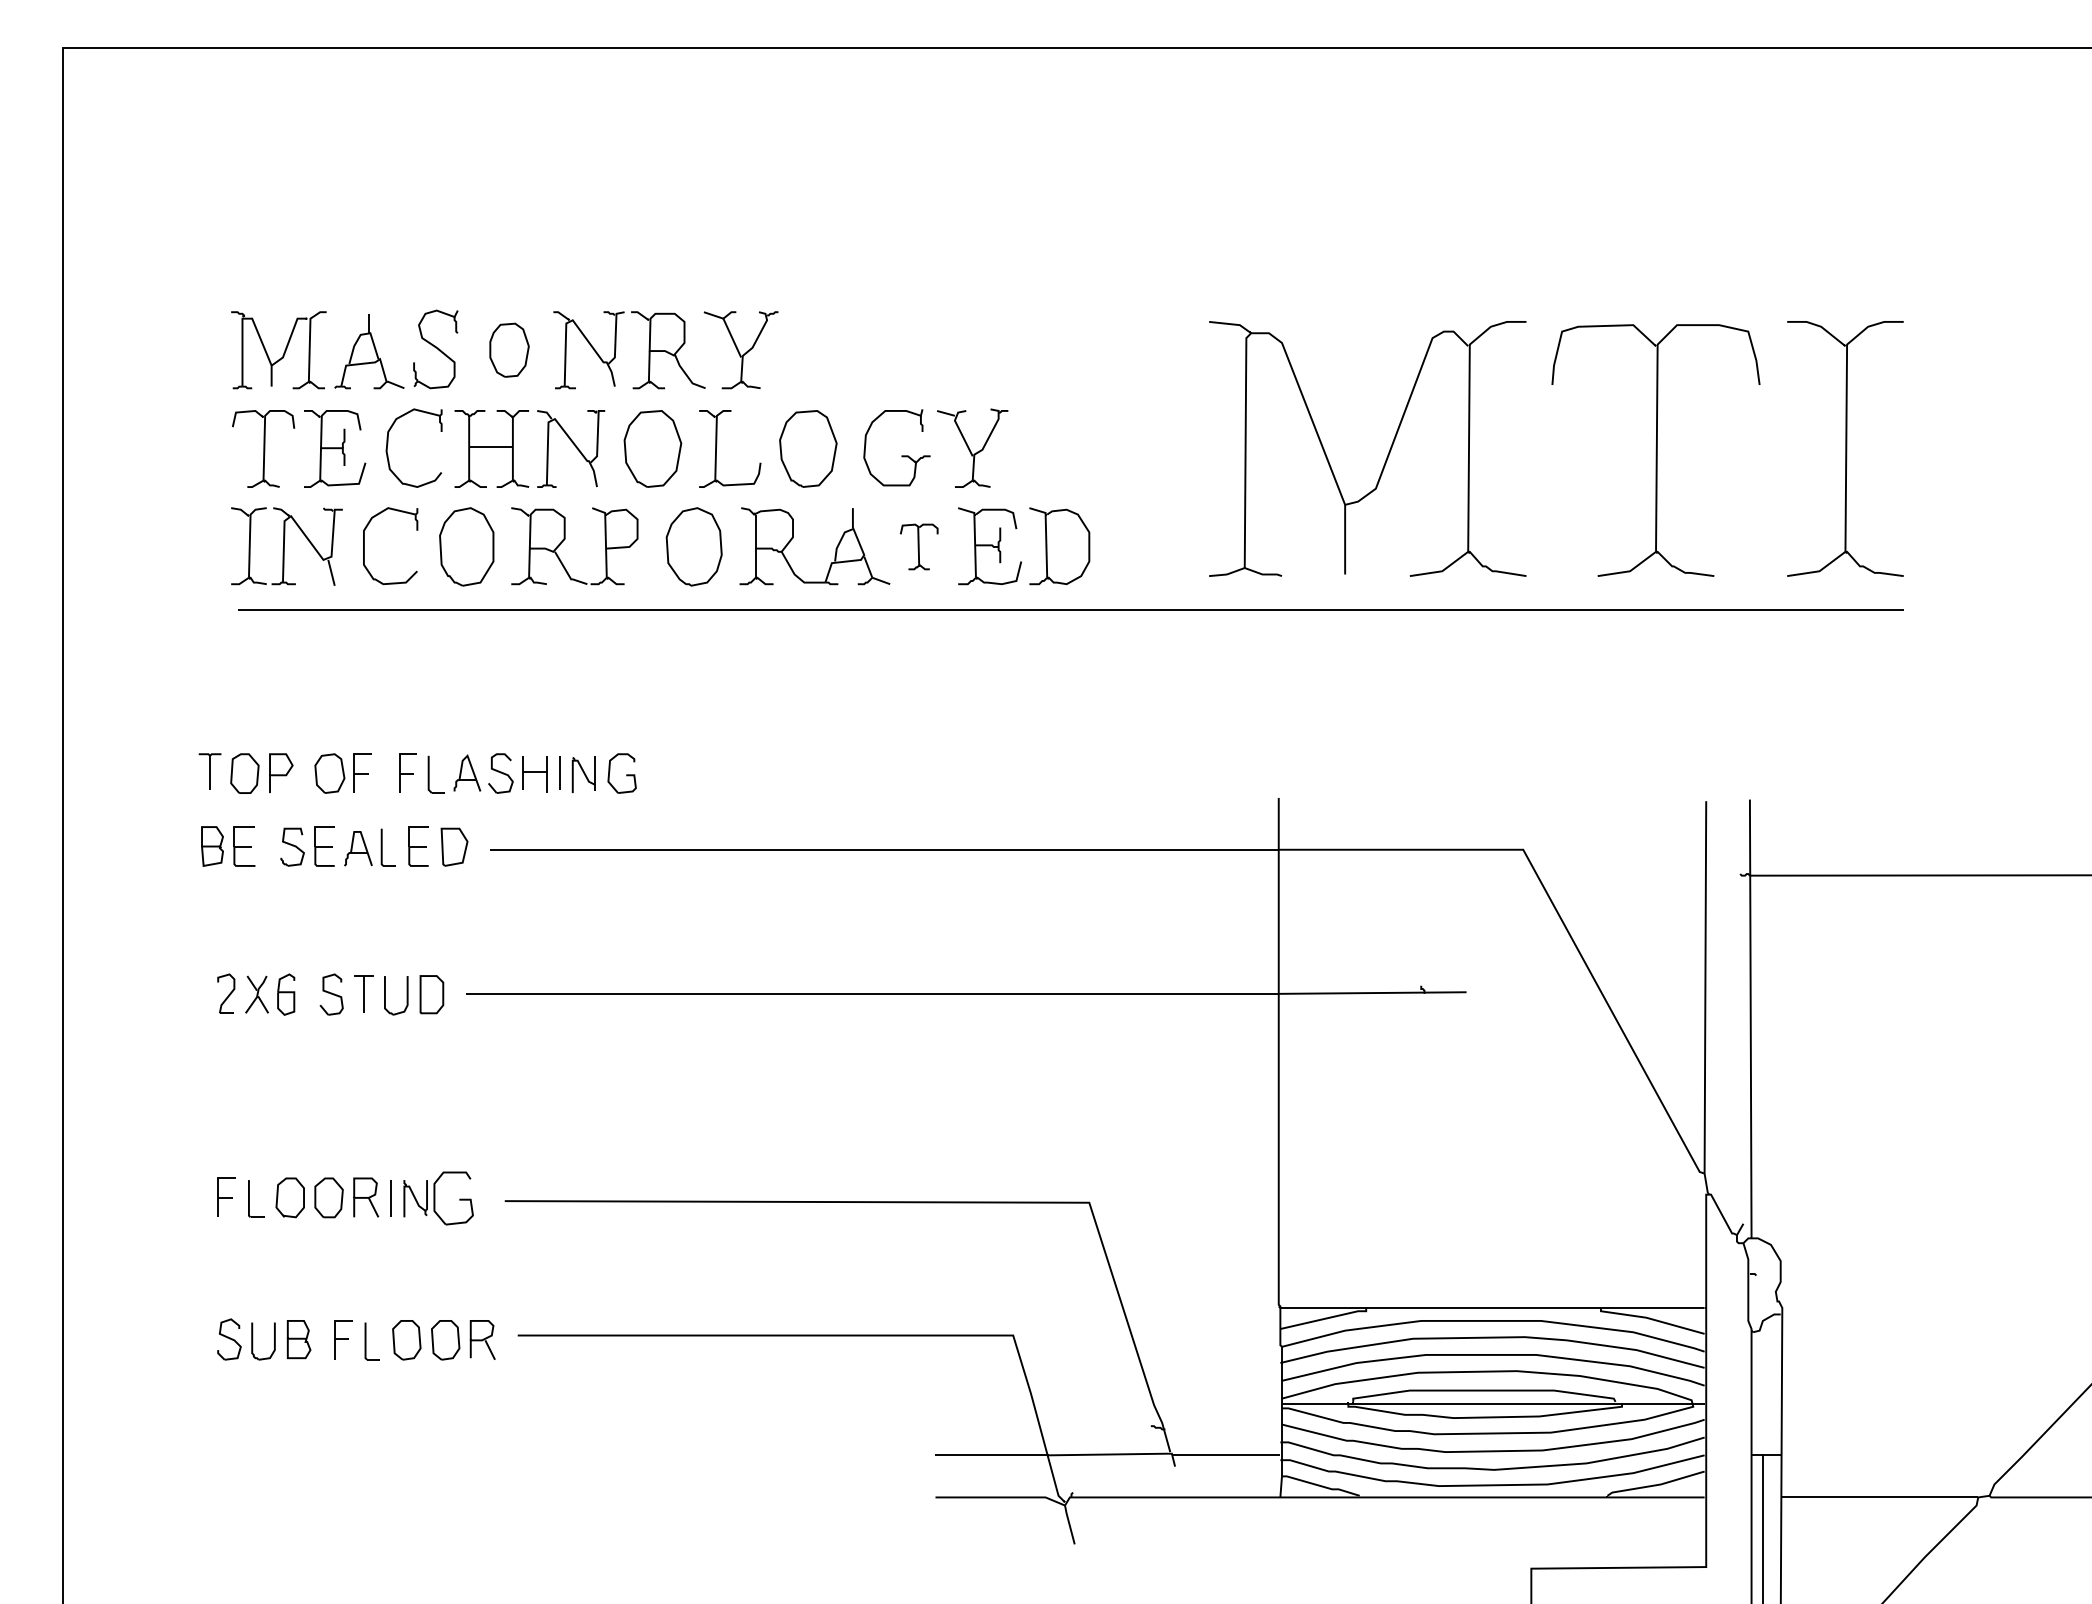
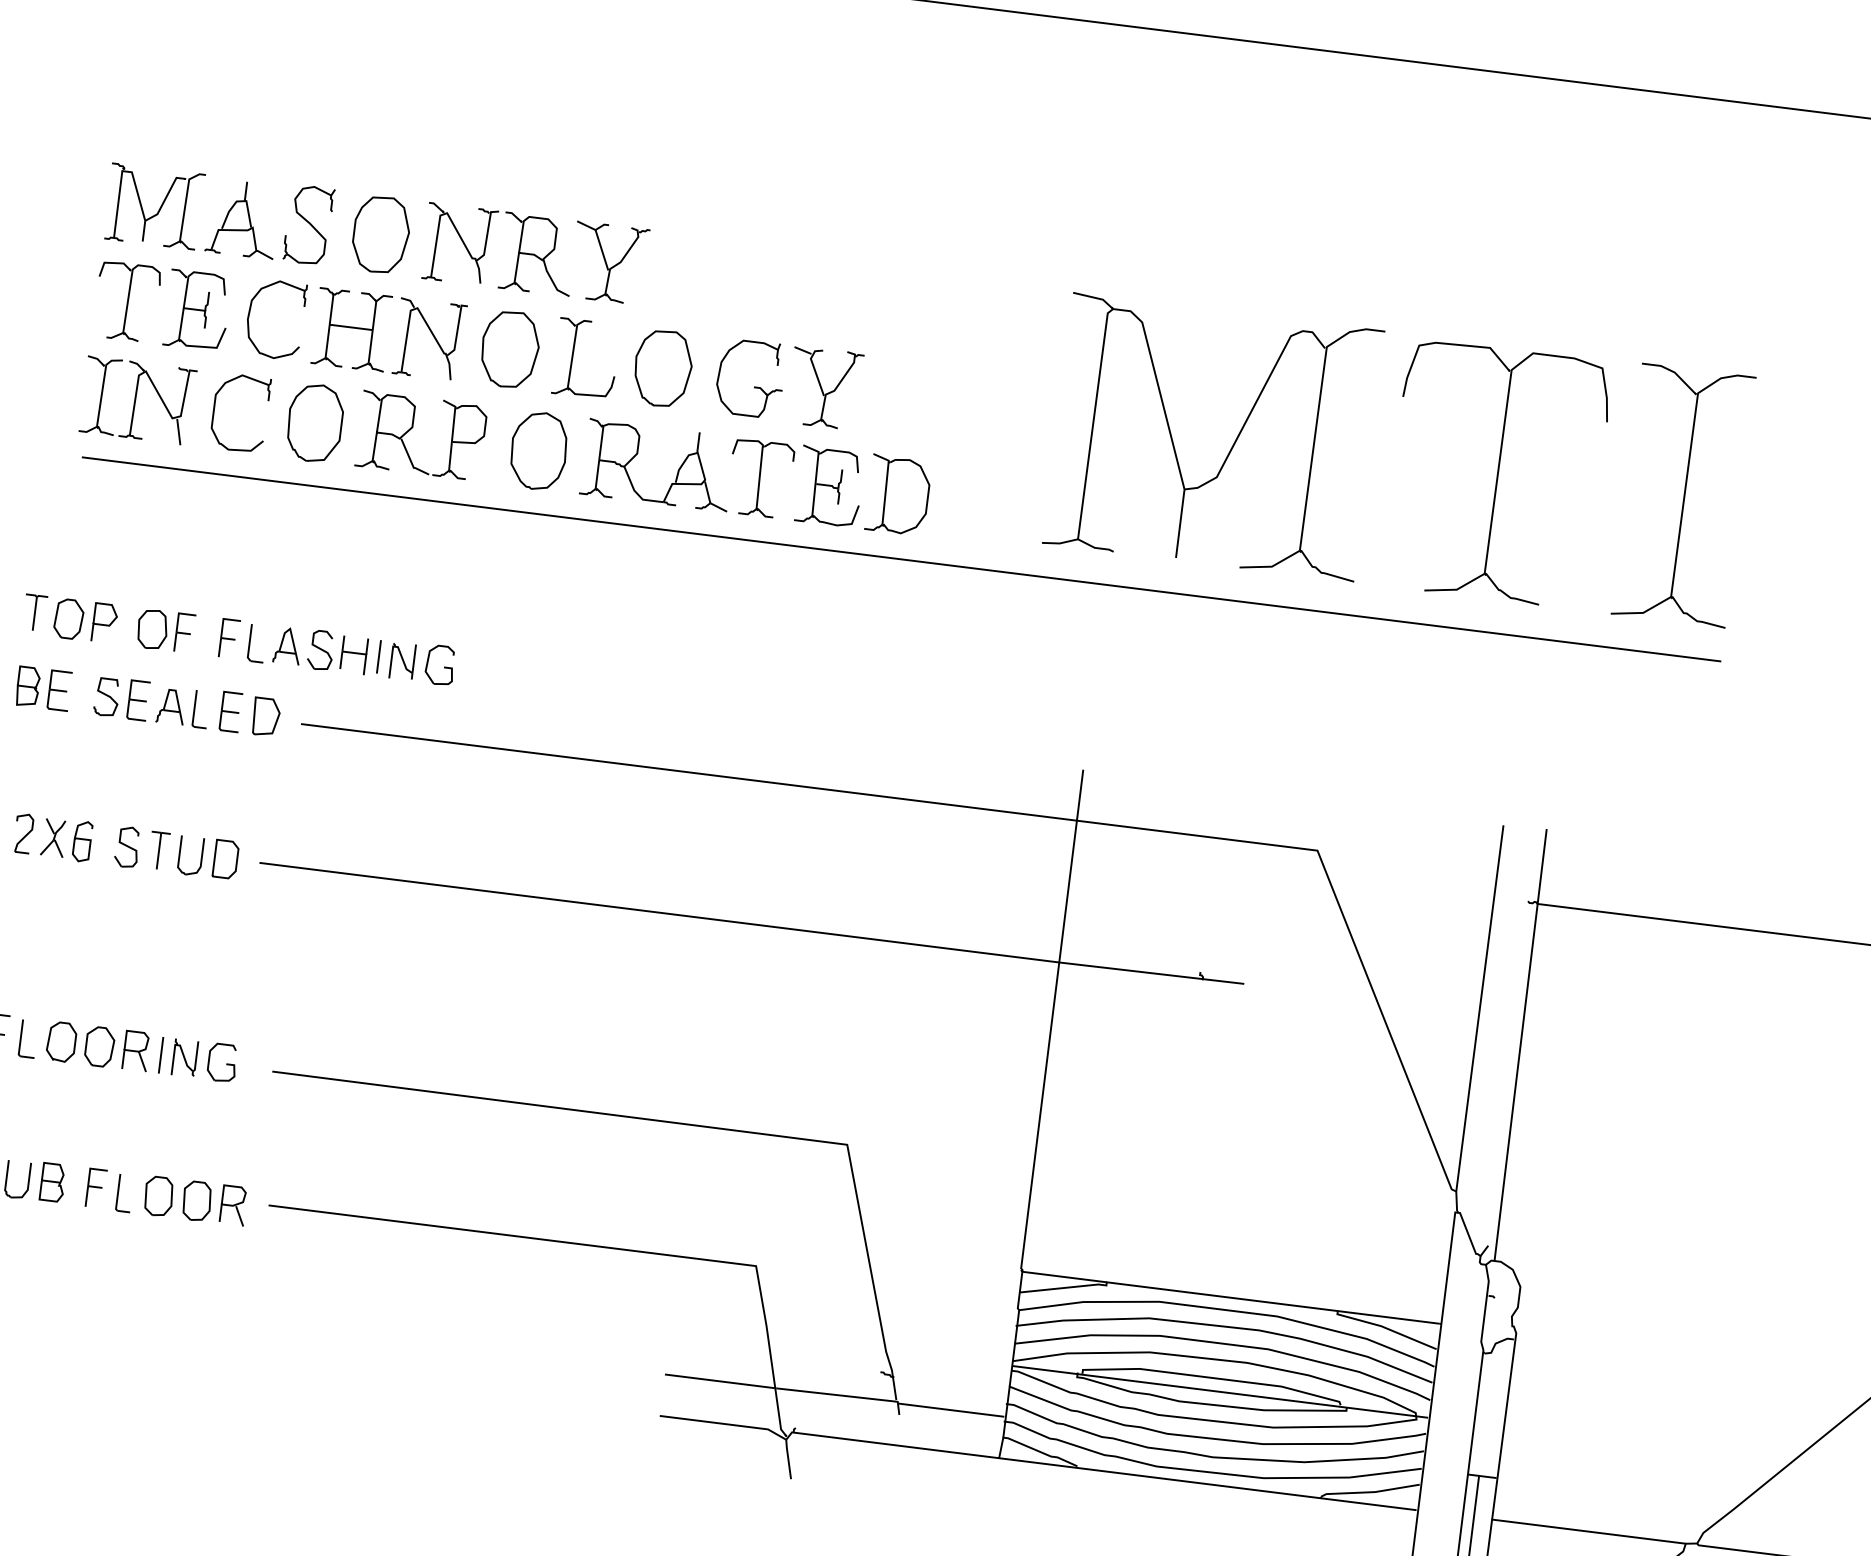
part: (509, 350) -> (381, 235), size x1.43
part: (918, 546) -> (759, 478), size x1.67
part: (453, 1198) -> (222, 1062), size x0.71

